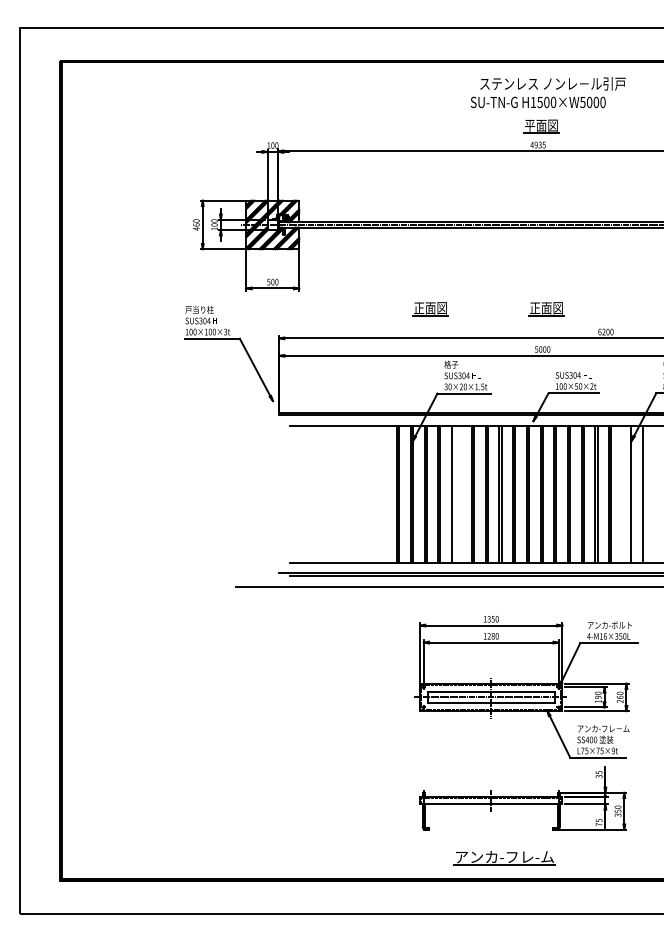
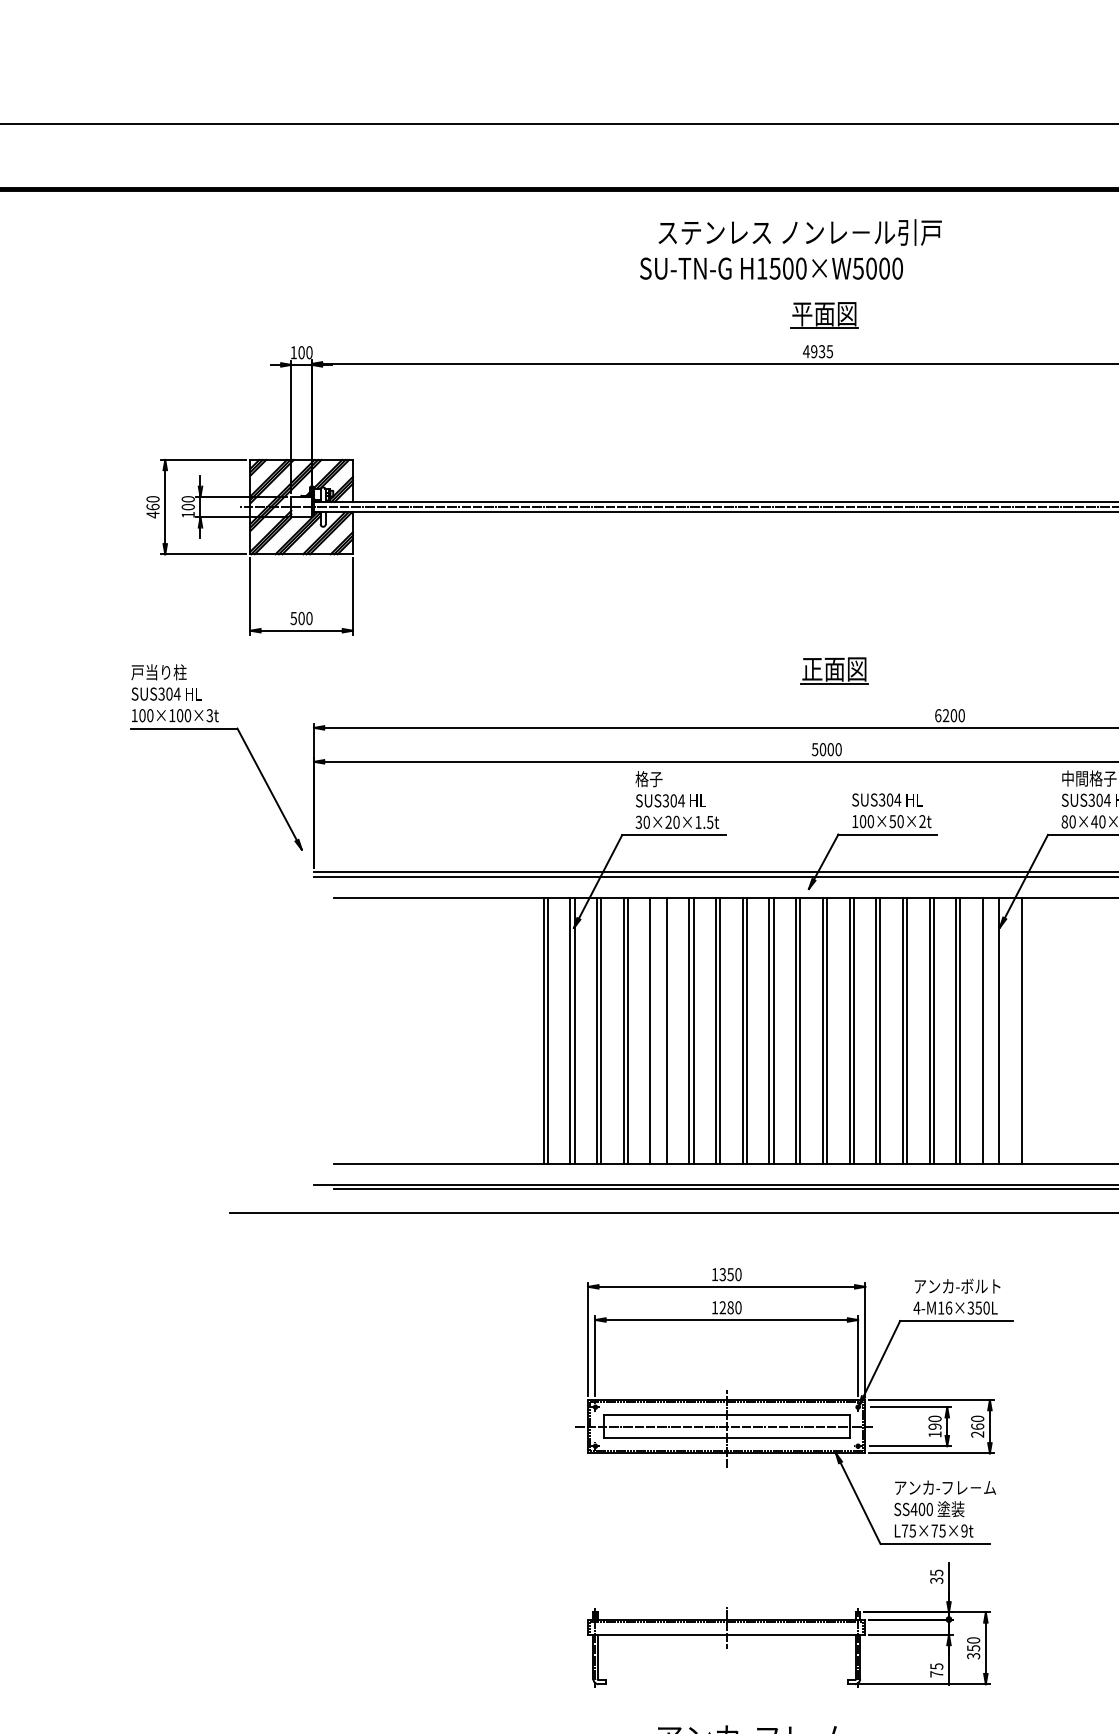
text: (547, 92) -> (789, 249), moved
part: (430, 309) -> (608, 671), removed
line: (460, 493) -> (666, 1029), added
line: (622, 493) -> (982, 1029), added

